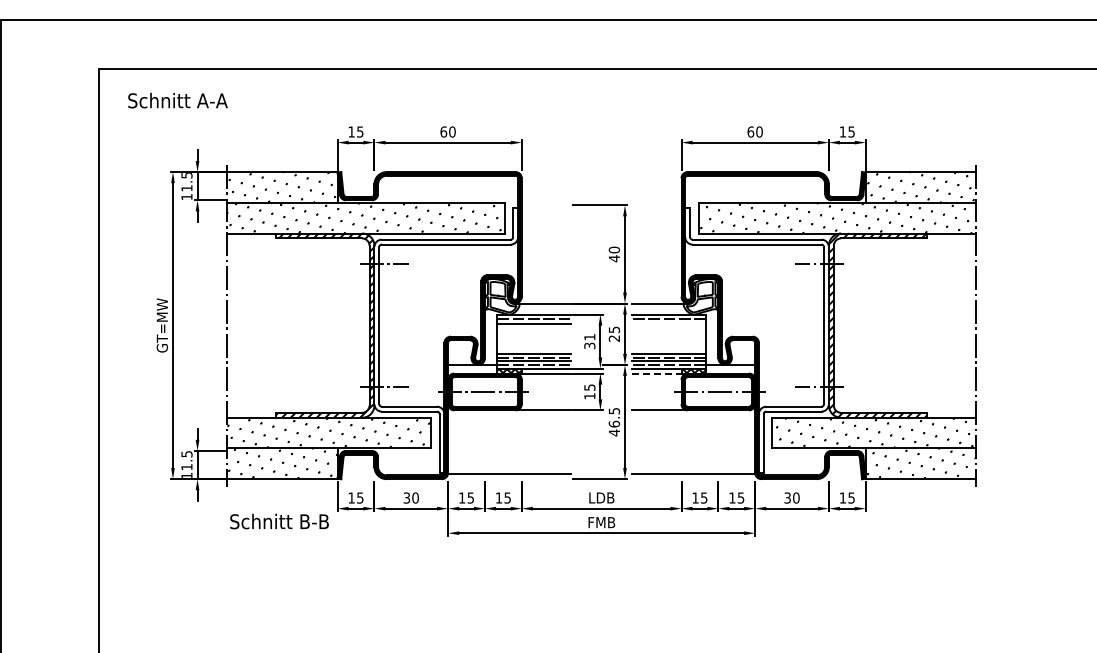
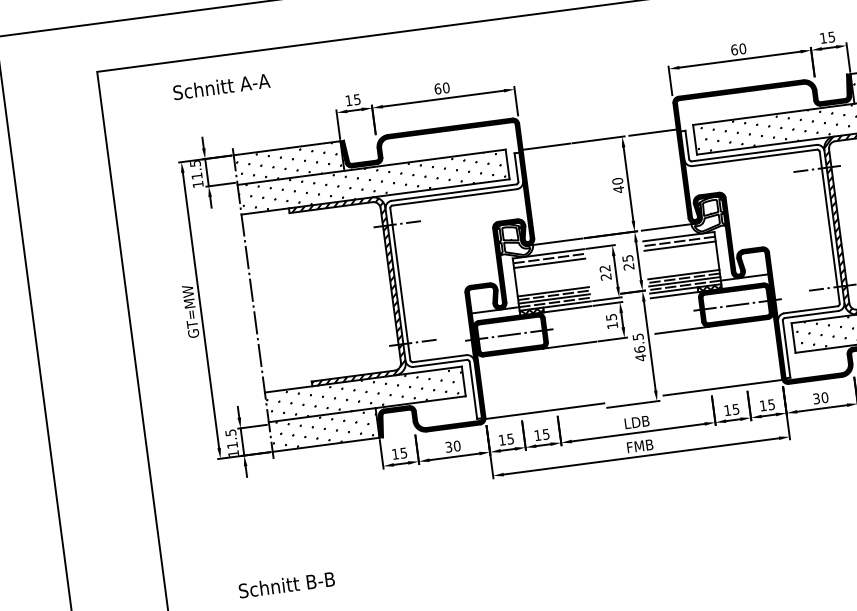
text: (177, 100) -> (221, 86), moved
line: (545, 205) -> (545, 147), added
line: (656, 205) -> (652, 132), added
line: (669, 324) -> (680, 246), added
text: (589, 341) -> (605, 272), 31 -> 22
line: (656, 373) -> (674, 295), dashed -> solid
text: (279, 521) -> (286, 584), moved

